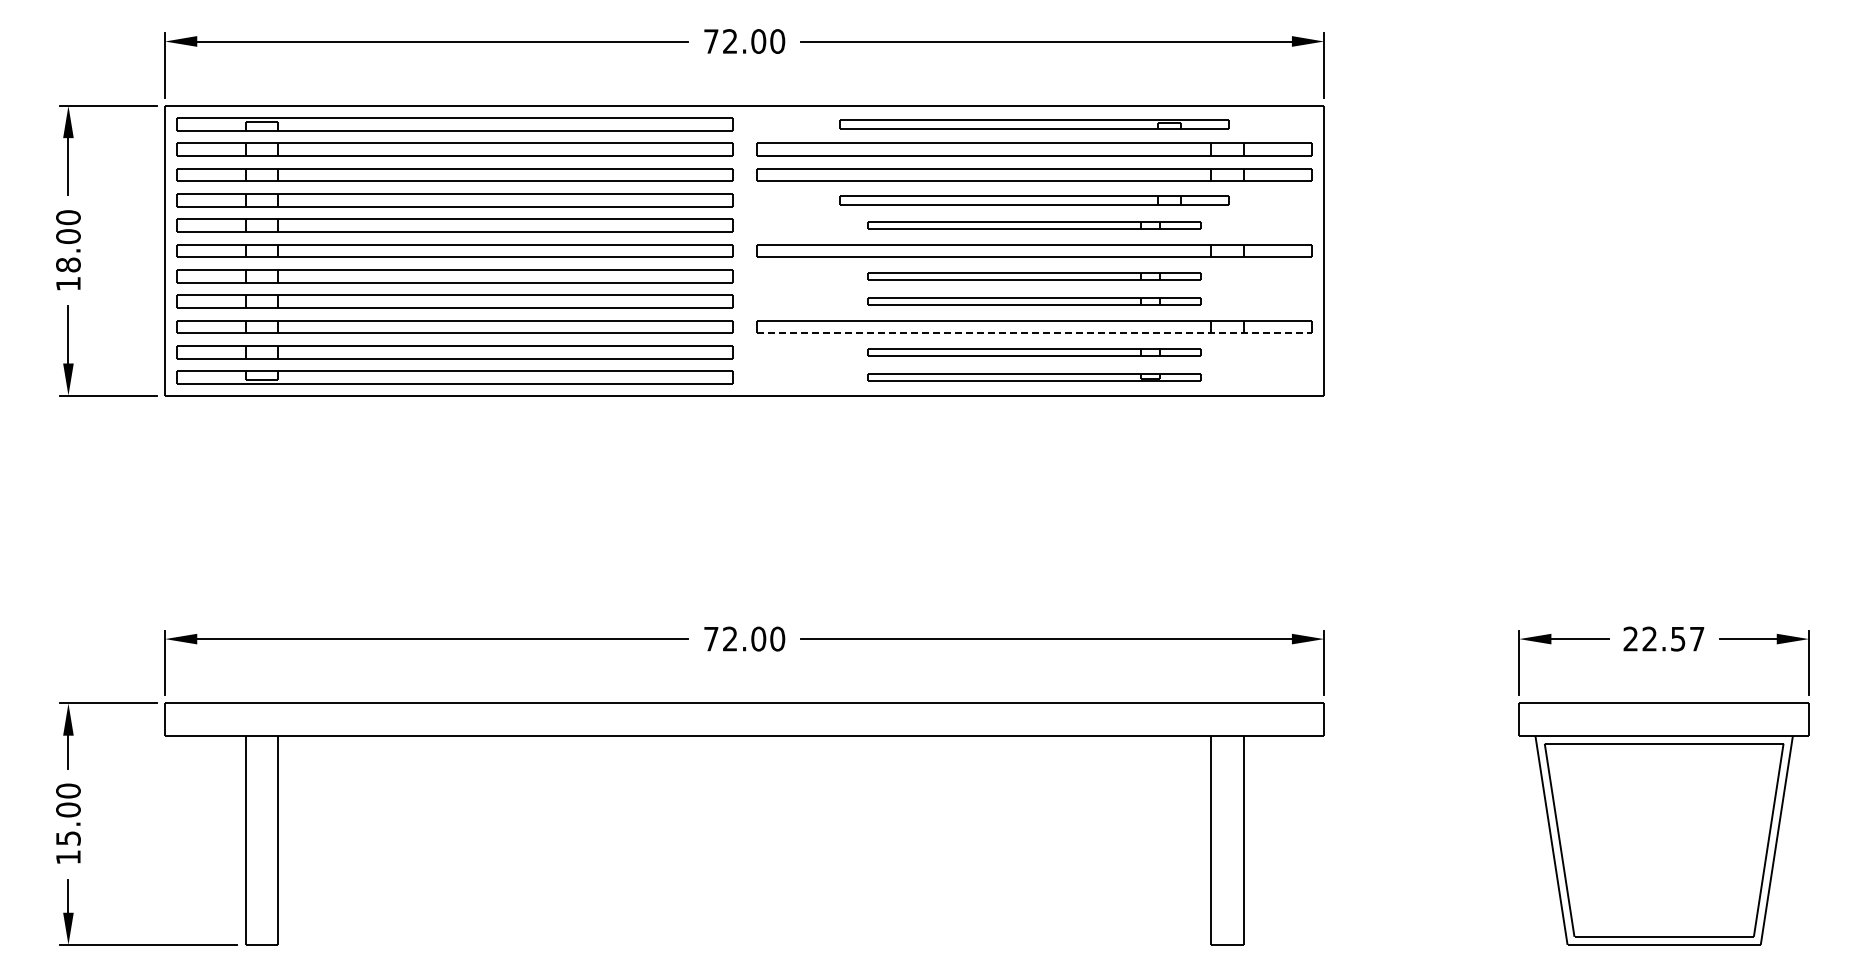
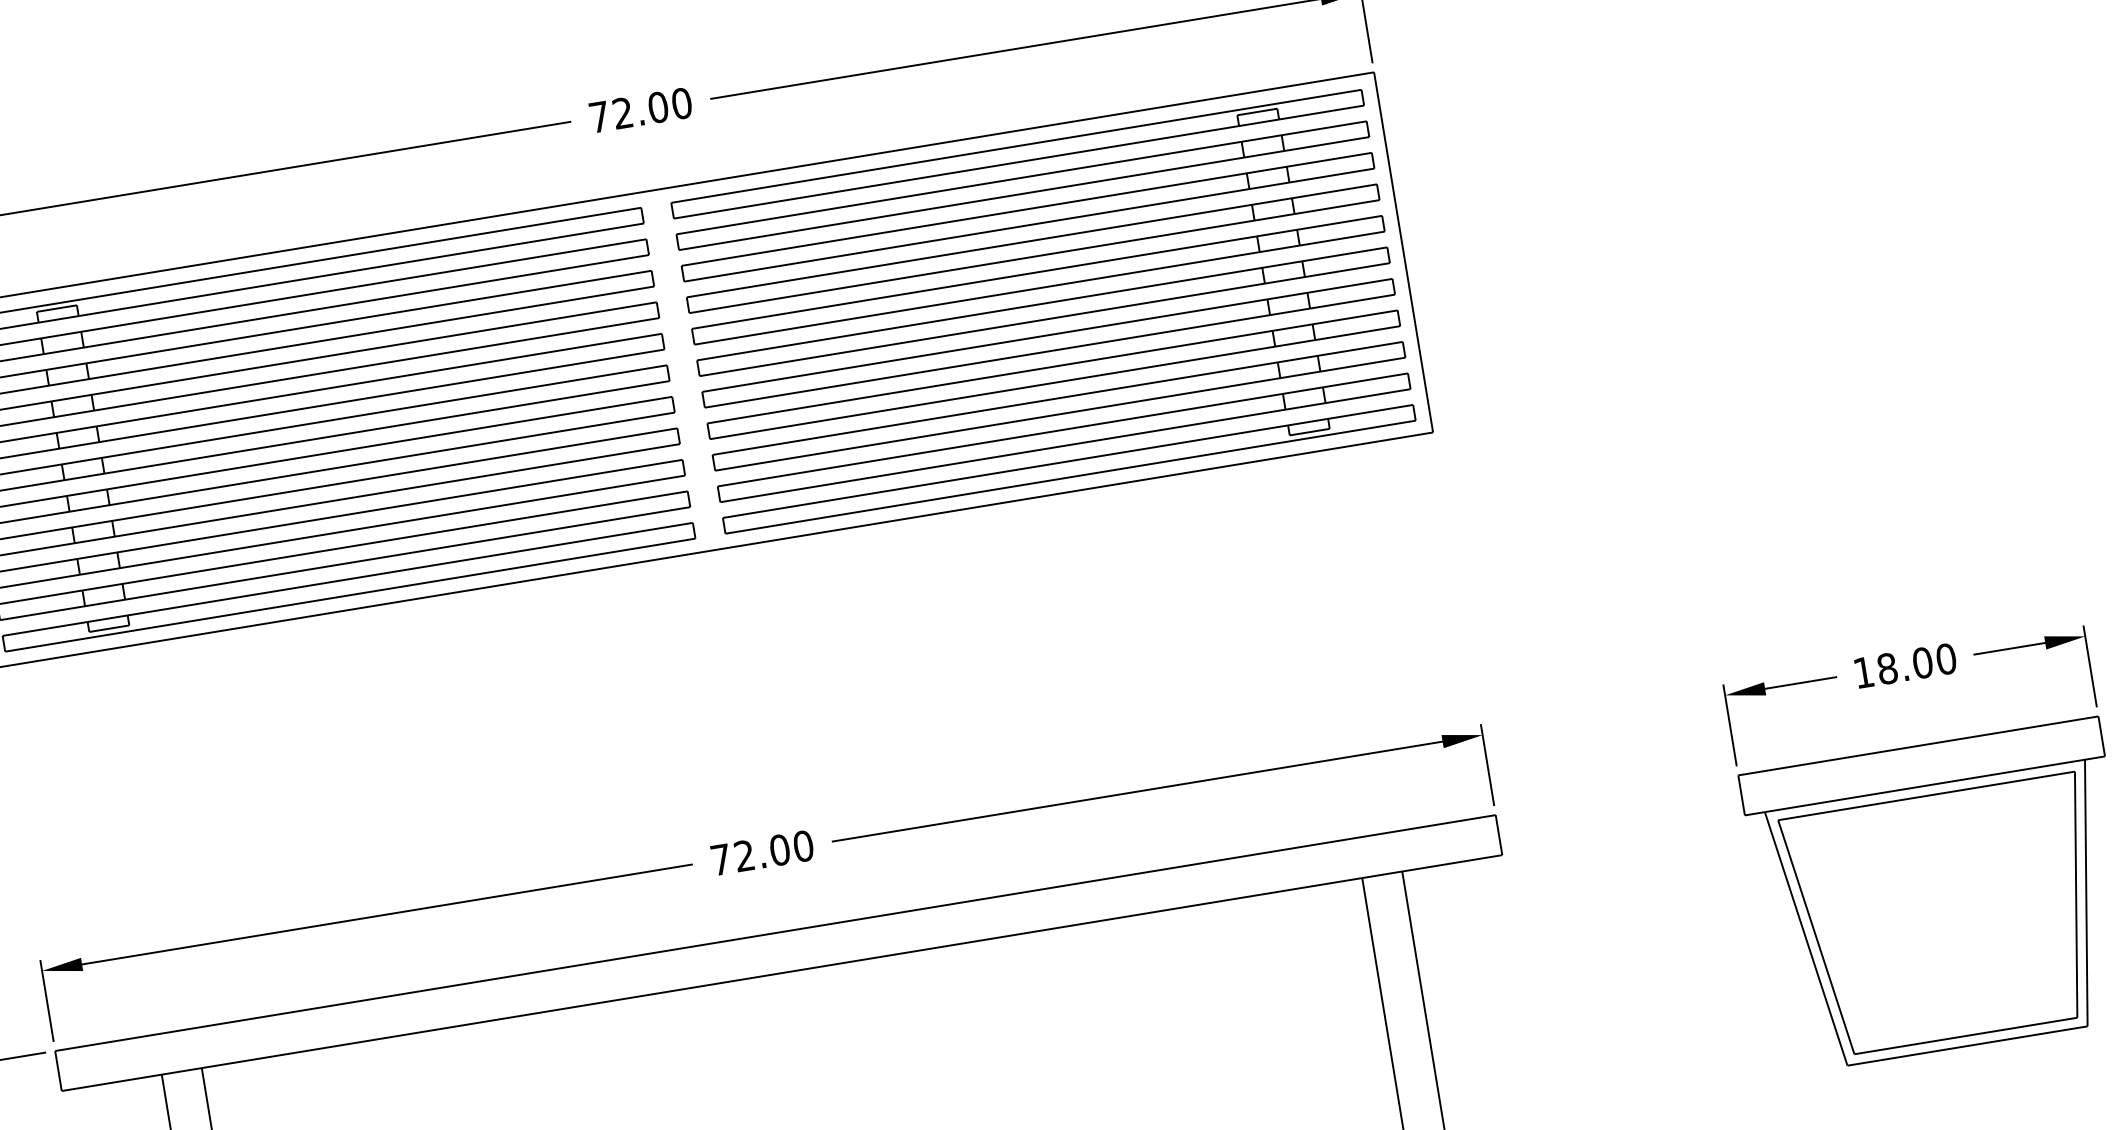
part: (1034, 124) -> (1017, 154), size x1.43
part: (1034, 200) -> (1033, 248), size x1.43
part: (1034, 225) -> (1038, 279), size x1.67
part: (1034, 276) -> (1048, 343), size x1.67
part: (1034, 301) -> (1053, 374), size x1.67
line: (1034, 333) -> (1060, 414), dashed -> solid
part: (1034, 352) -> (1064, 437), size x1.67
part: (1034, 377) -> (1069, 468), size x1.67
text: (1663, 638) -> (1904, 665), 22.57 -> 18.00

